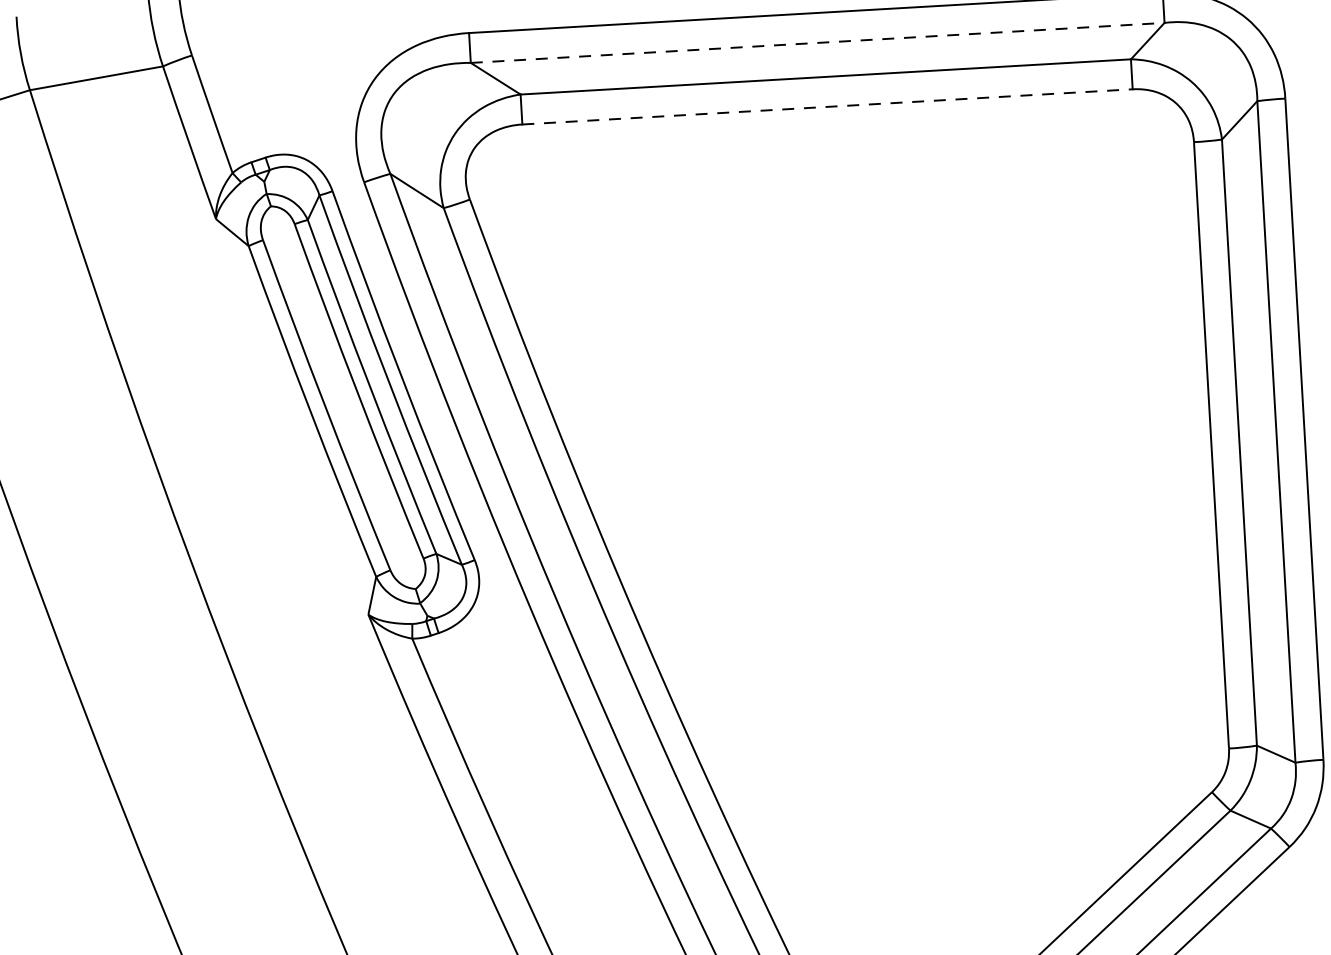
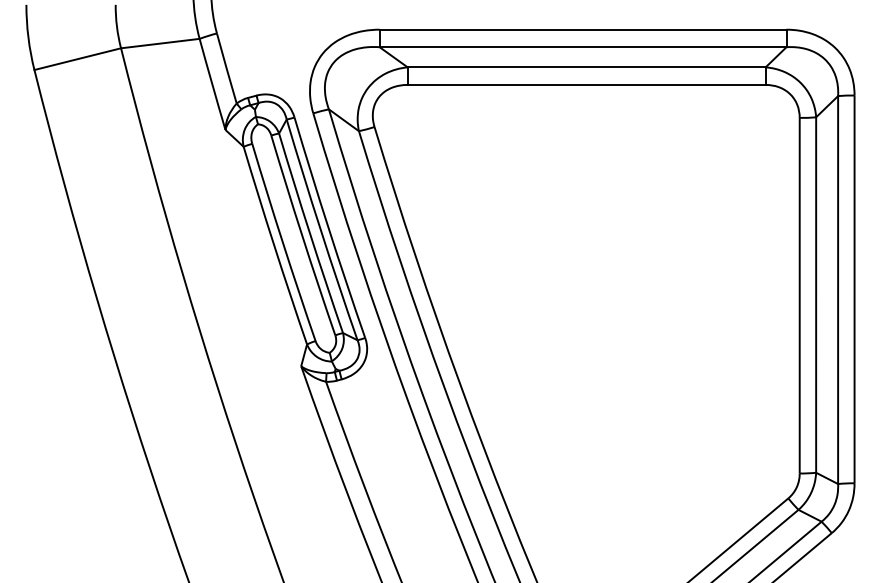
line: (818, 43) -> (583, 47), dashed -> solid
line: (827, 106) -> (586, 84), dashed -> solid

